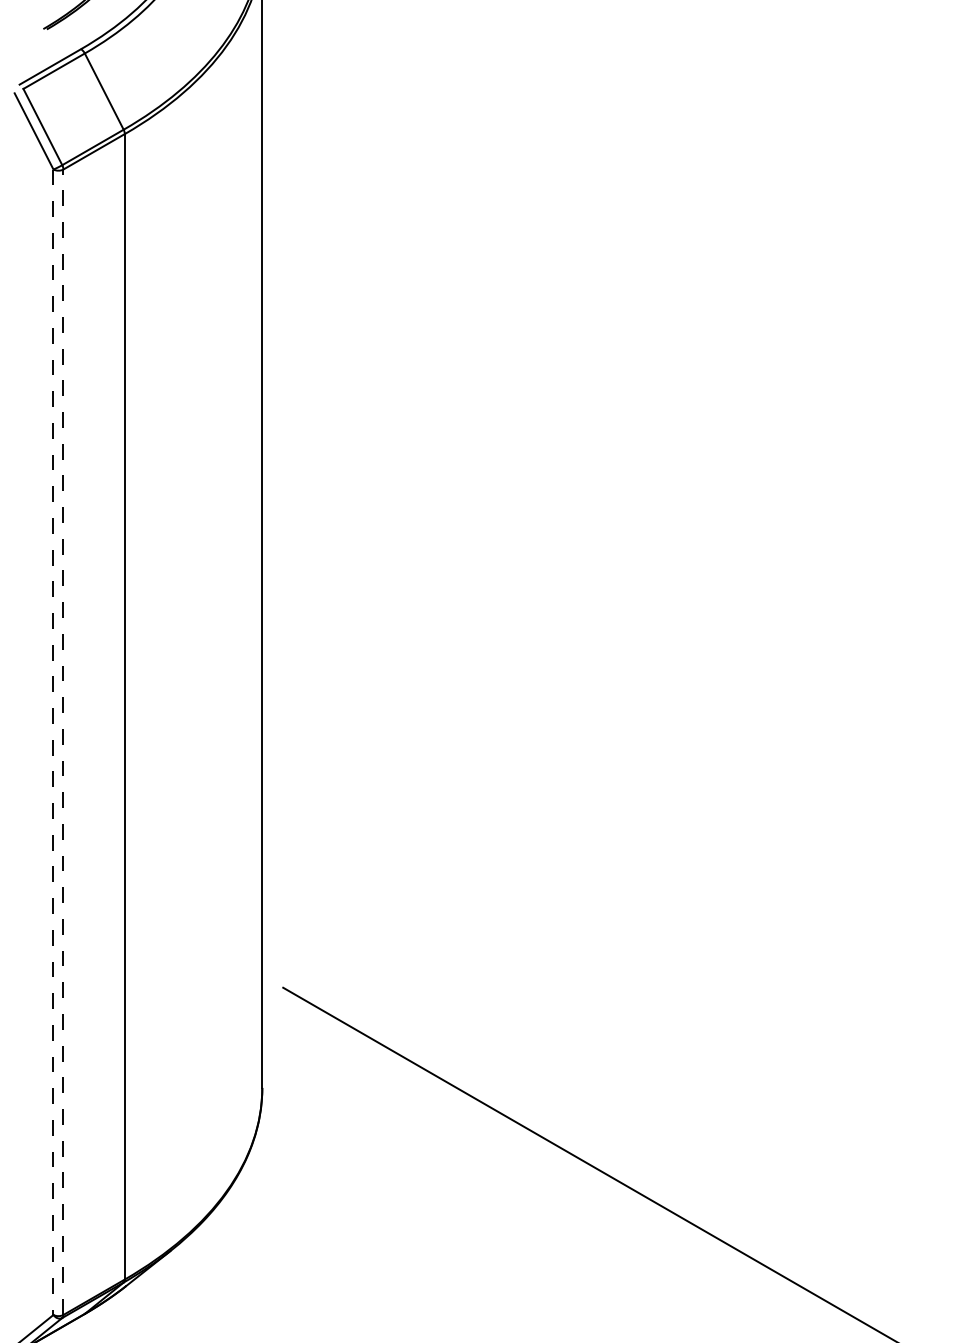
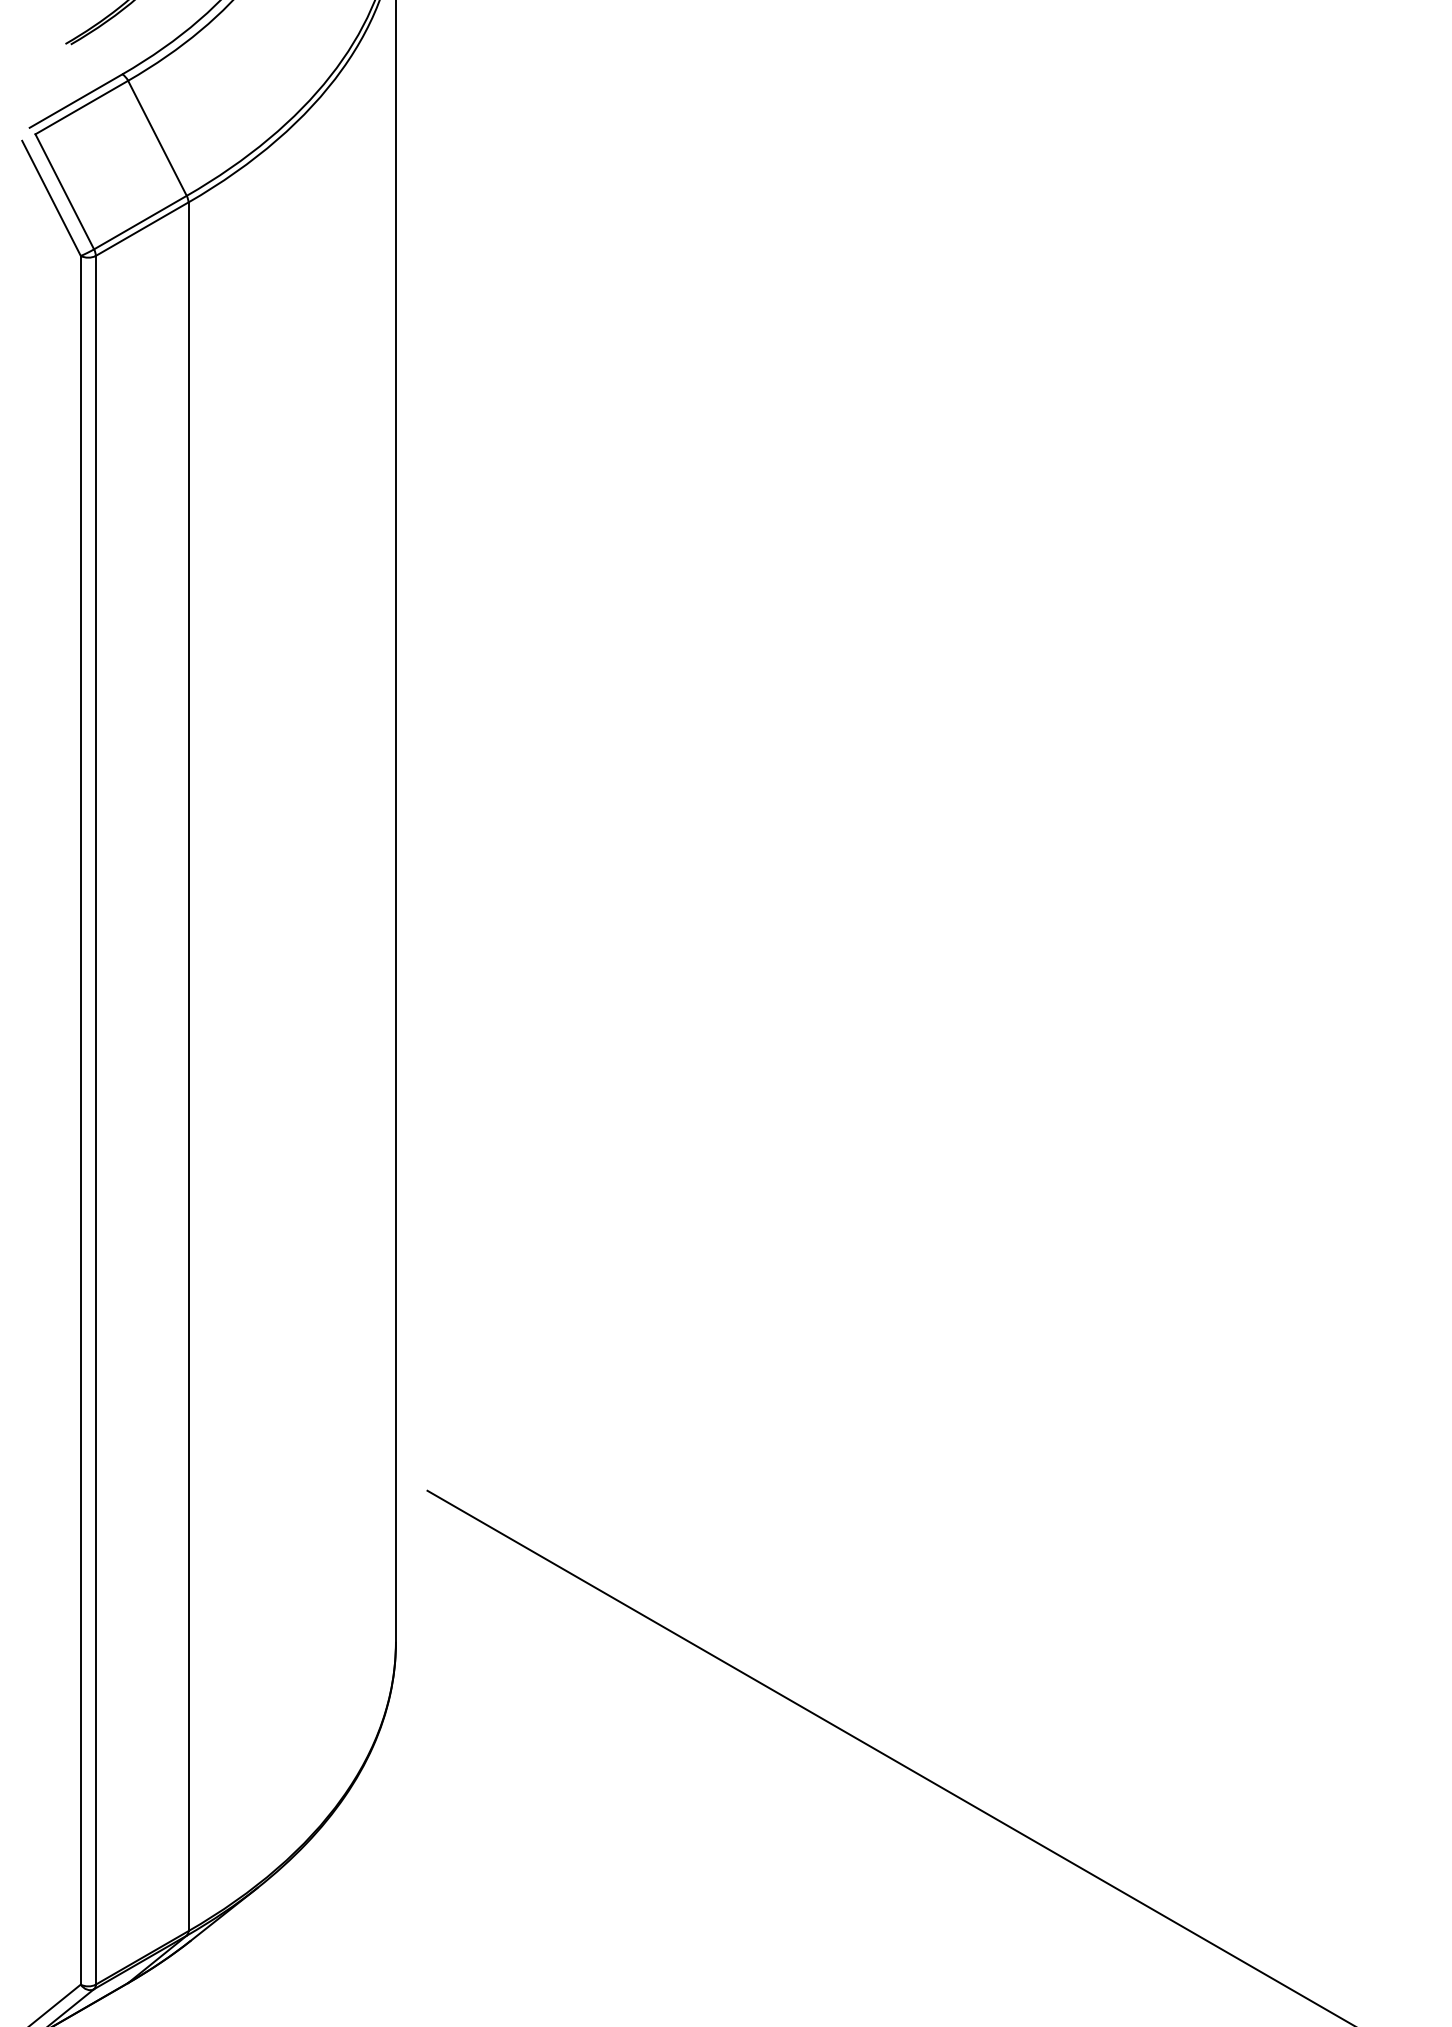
line: (53, 742) -> (80, 1120), dashed -> solid
line: (63, 742) -> (95, 1120), dashed -> solid

